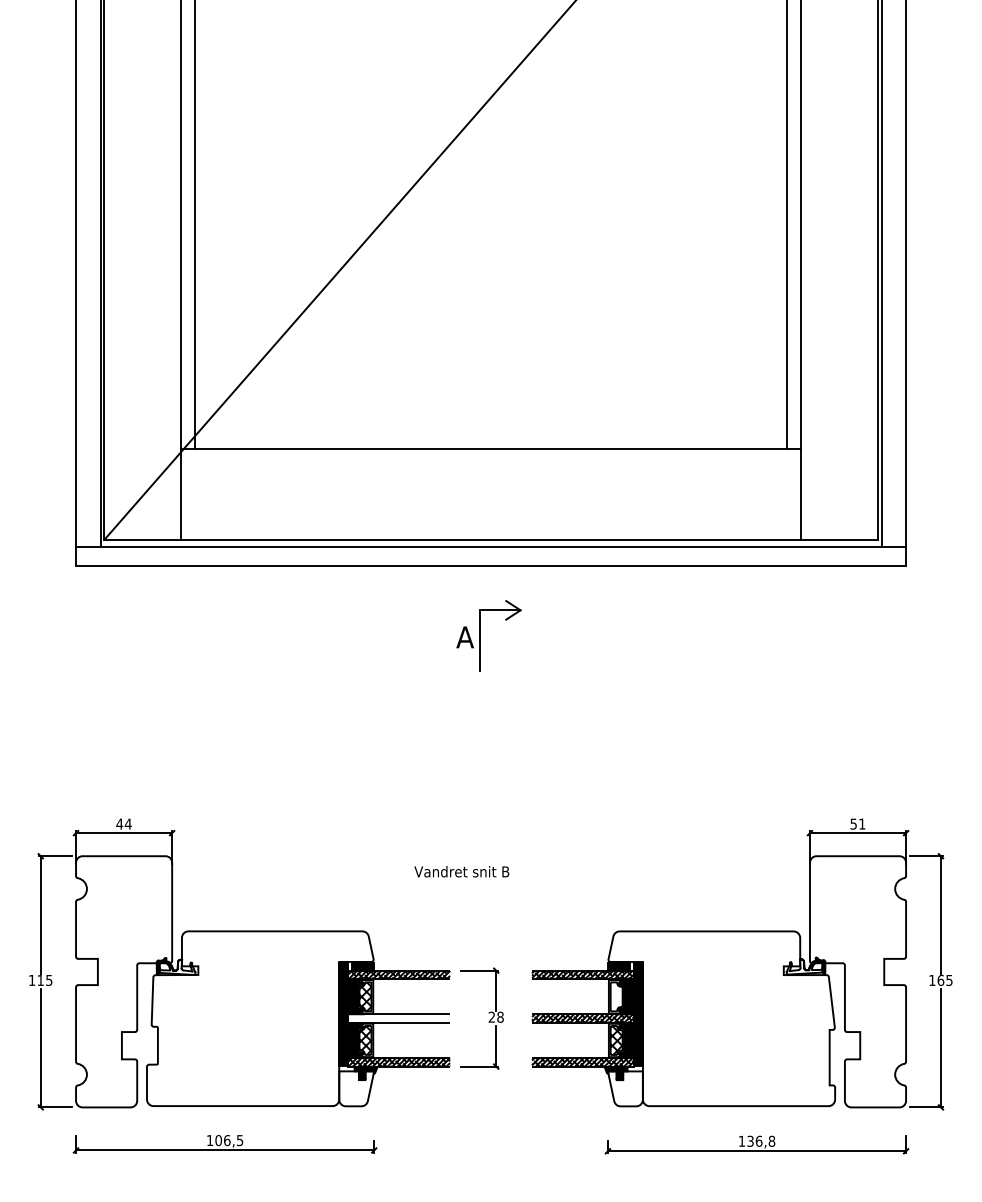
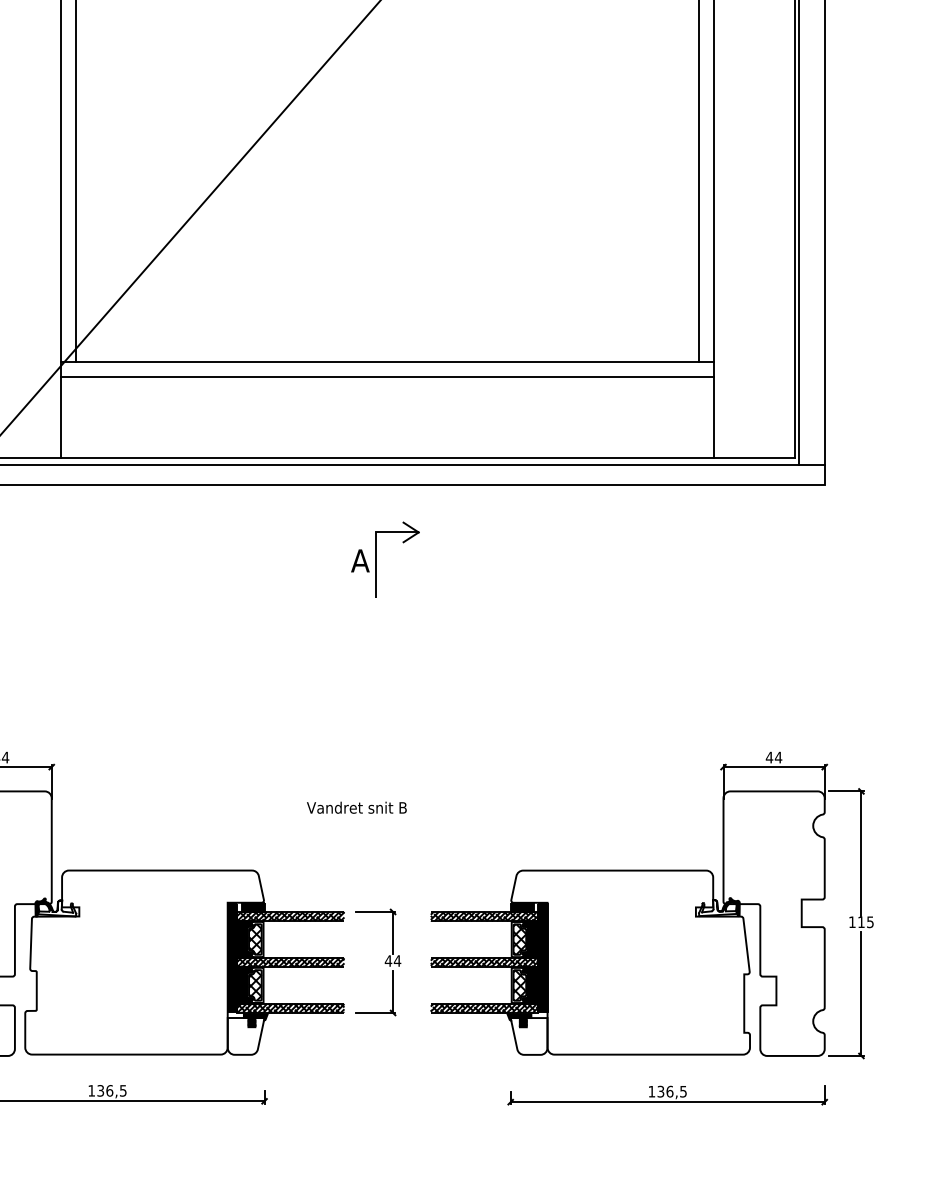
line: (490, 462) -> (387, 376), added
text: (857, 823) -> (773, 756), 51 -> 44
text: (940, 979) -> (860, 921), 165 -> 115
hatch: (616, 996) -> (519, 939), added
text: (495, 1016) -> (392, 960), 28 -> 44
hatch: (399, 1018) -> (291, 962), added
text: (218, 1140) -> (100, 1090), 106,5 -> 136,5
text: (771, 1140) -> (682, 1090), 136,8 -> 136,5

